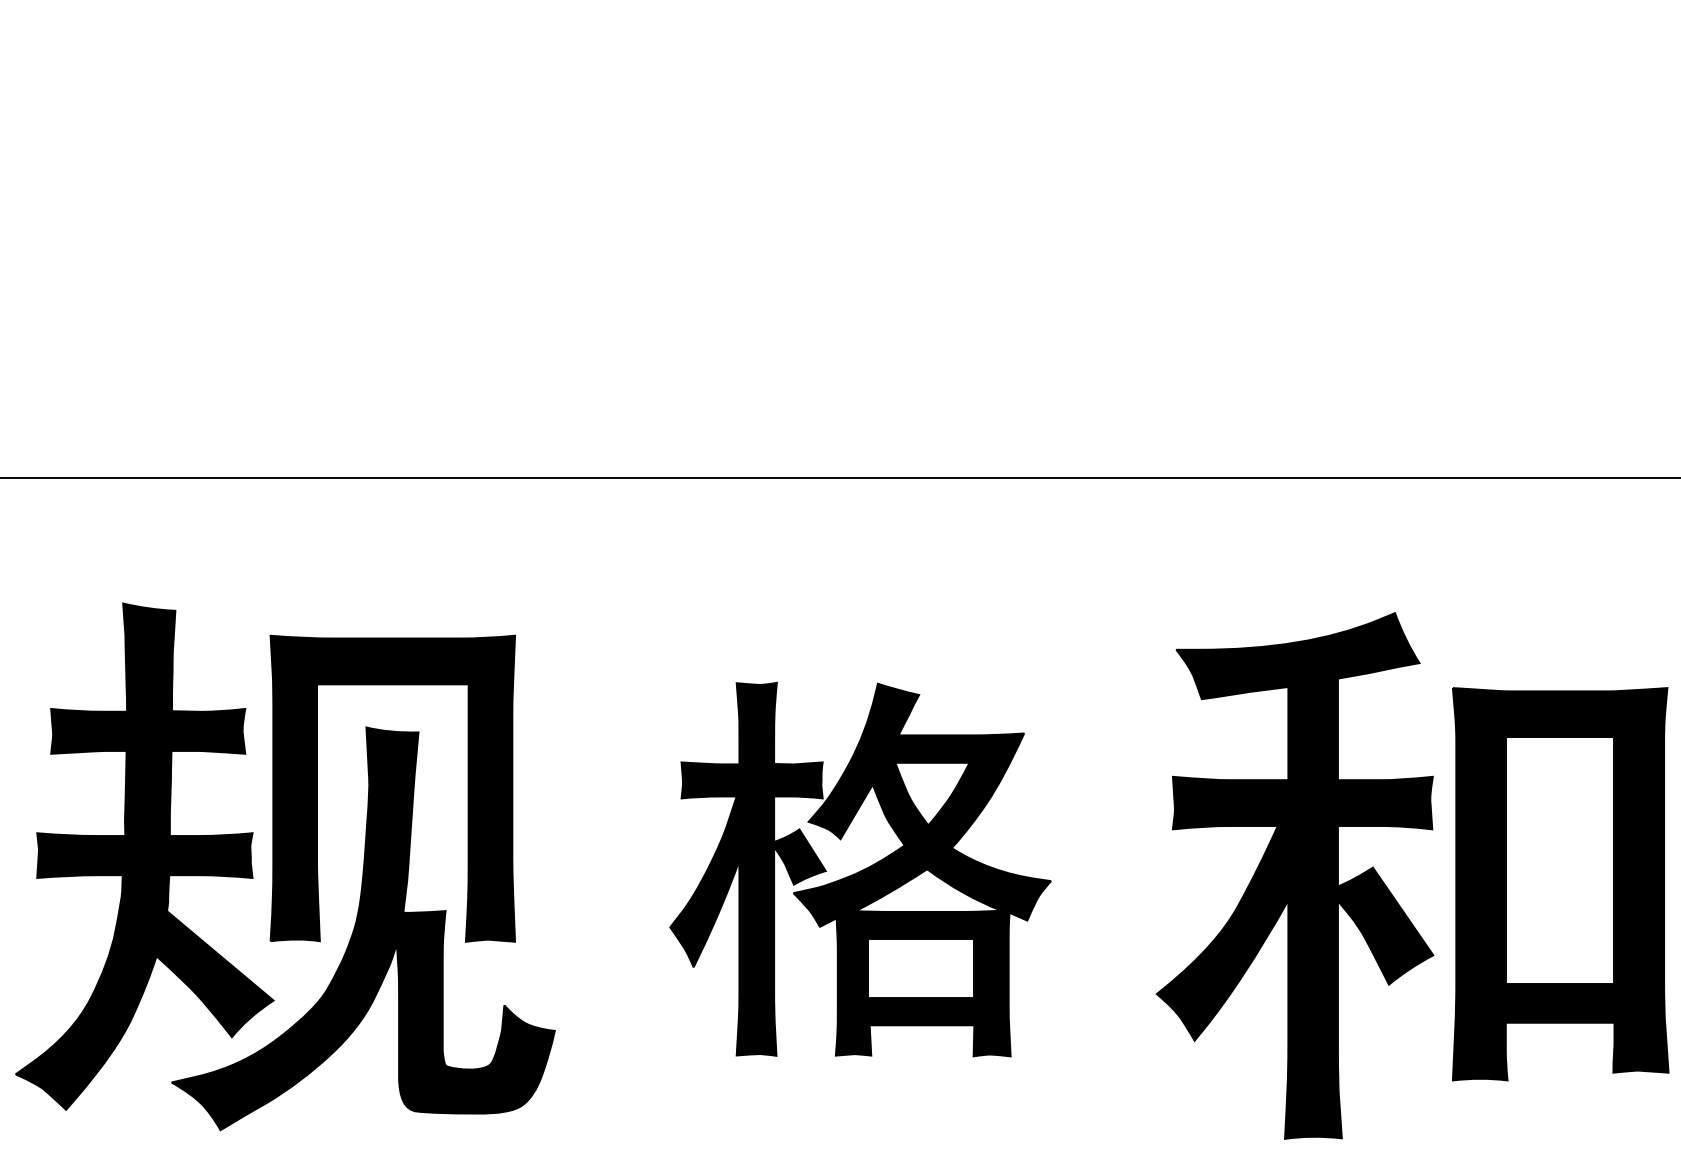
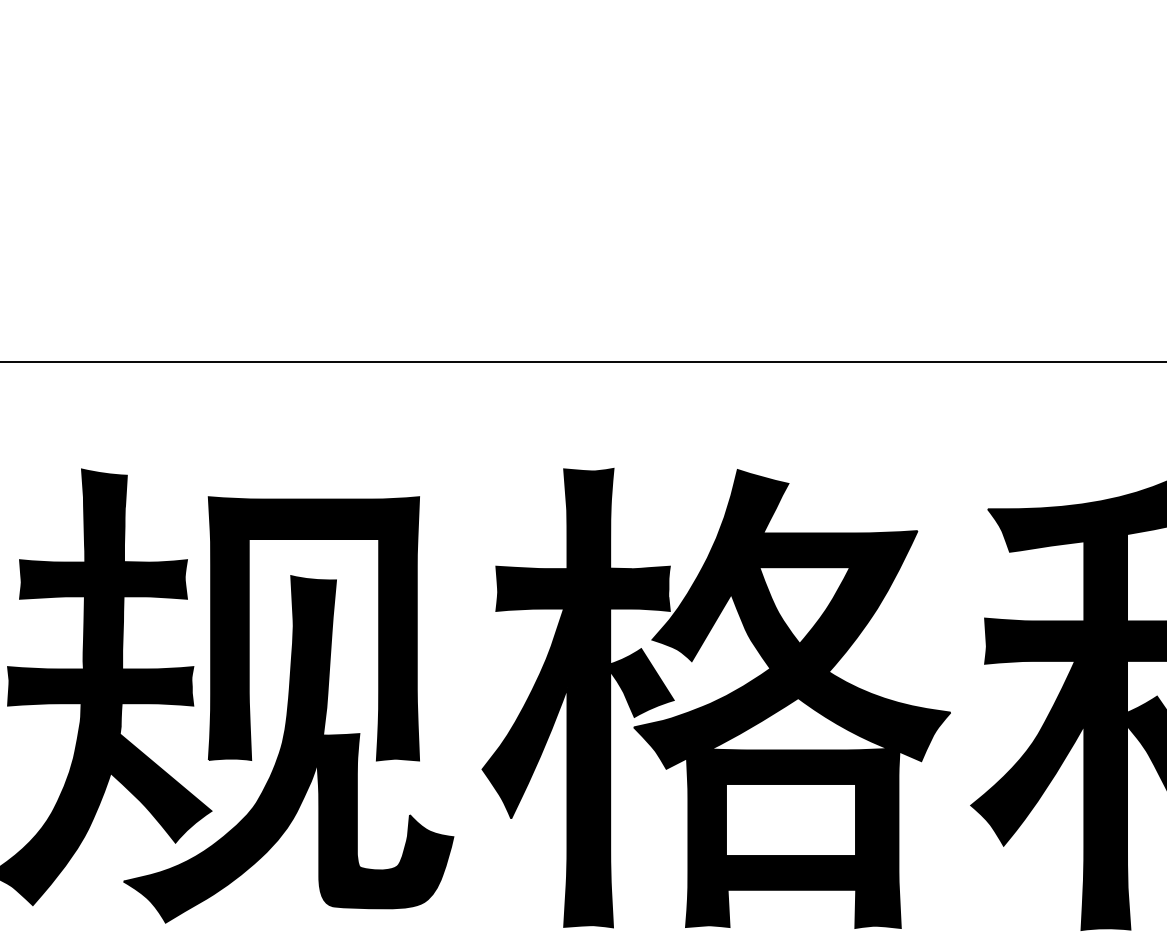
part: (860, 869) -> (716, 698), size x1.43

